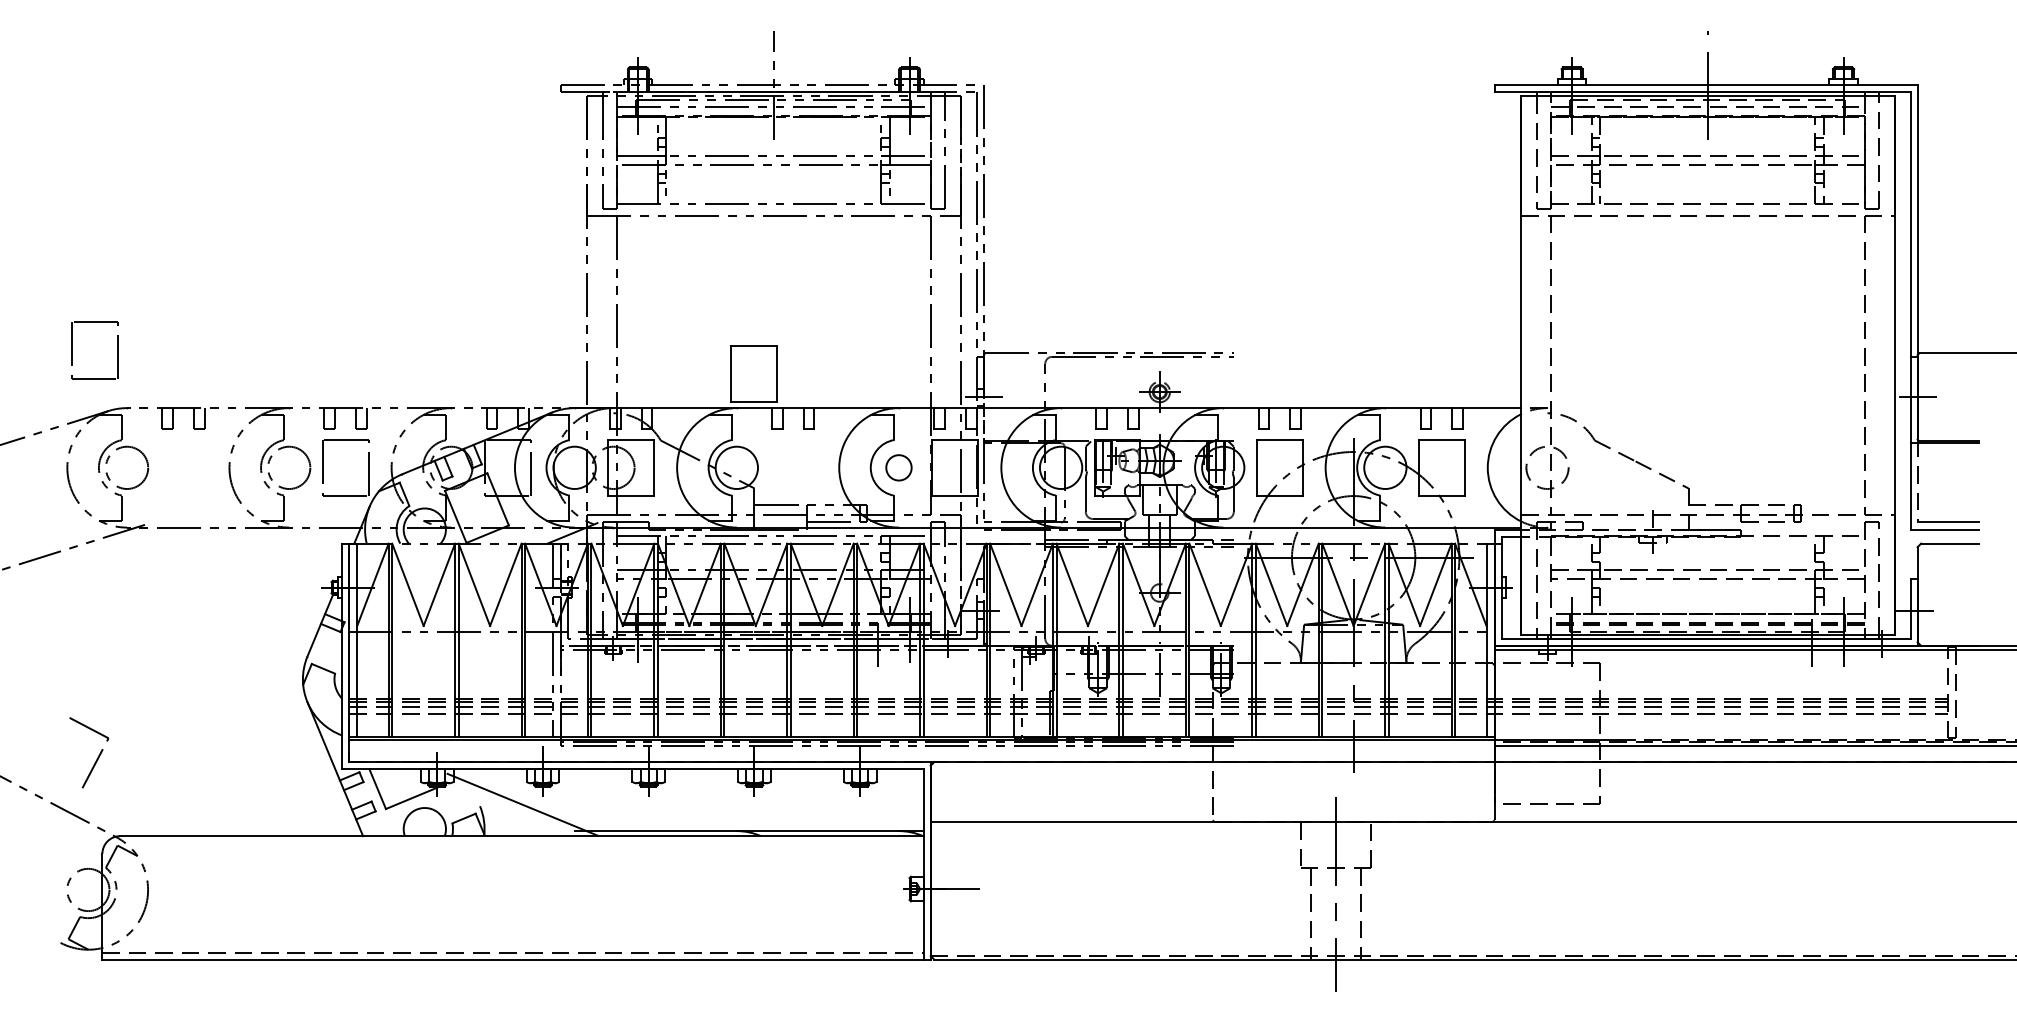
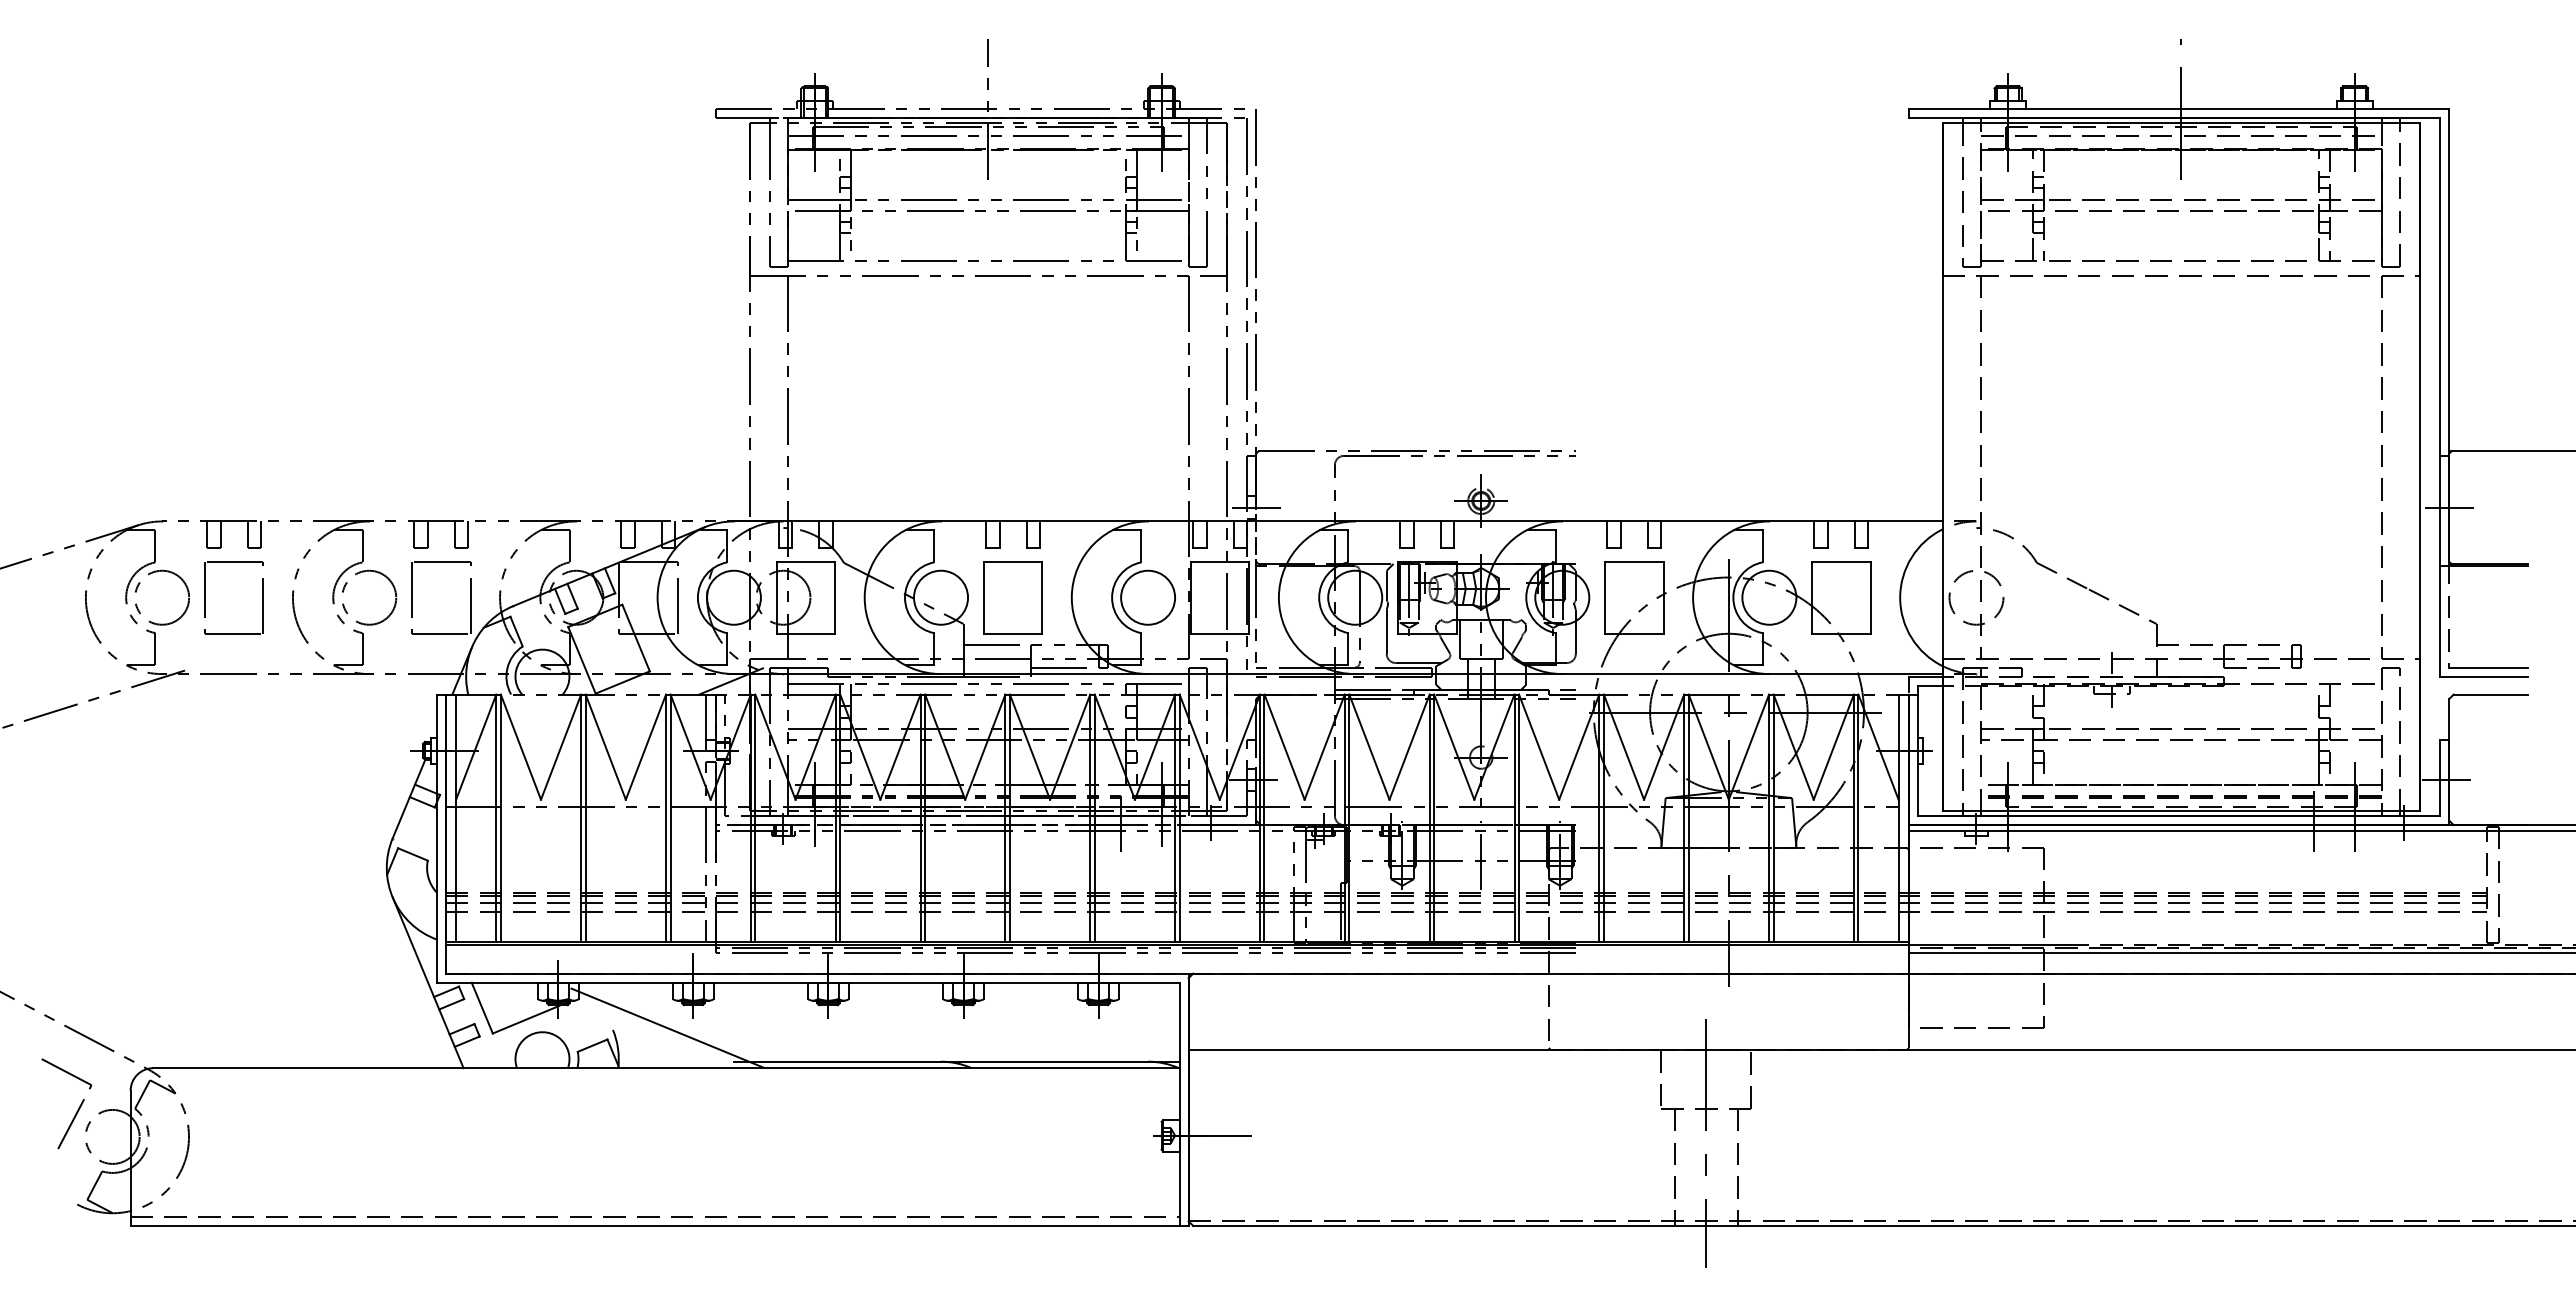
part: (72, 350) -> (205, 597), moved
part: (753, 373) -> (1012, 597), moved
circle: (899, 467) -> (1148, 597), size x1.67
part: (97, 757) -> (77, 1109), moved

